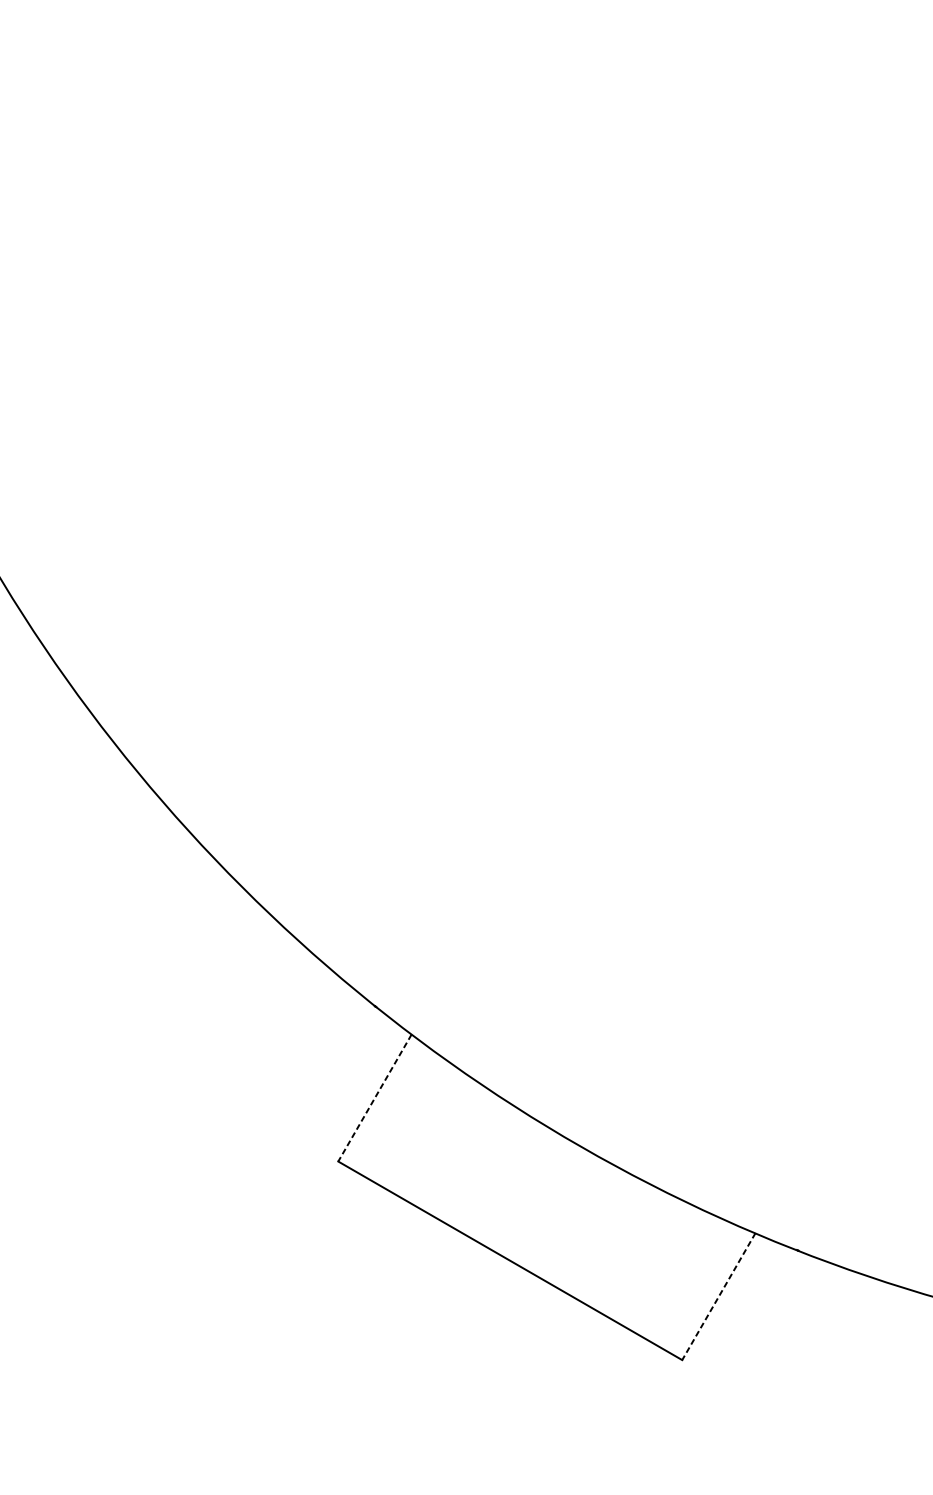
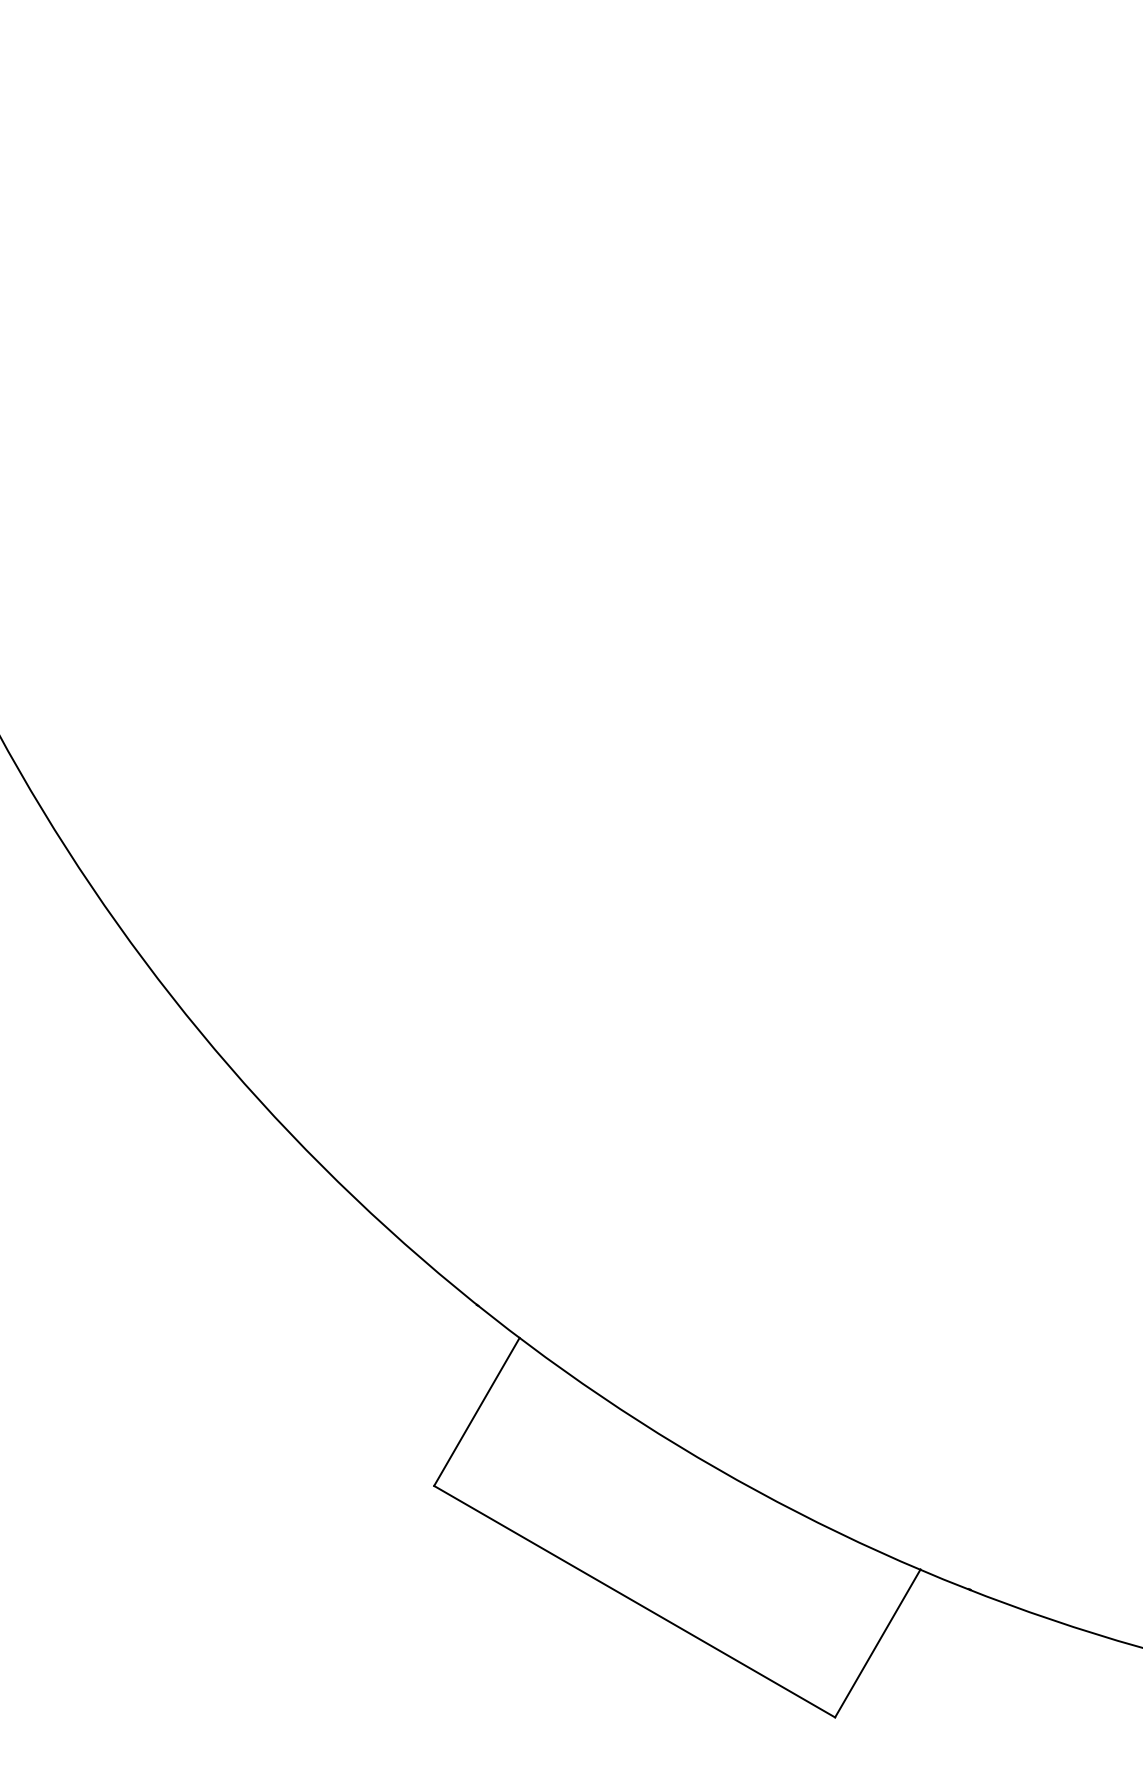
line: (374, 1098) -> (476, 1412), dashed -> solid
line: (718, 1296) -> (877, 1643), dashed -> solid

